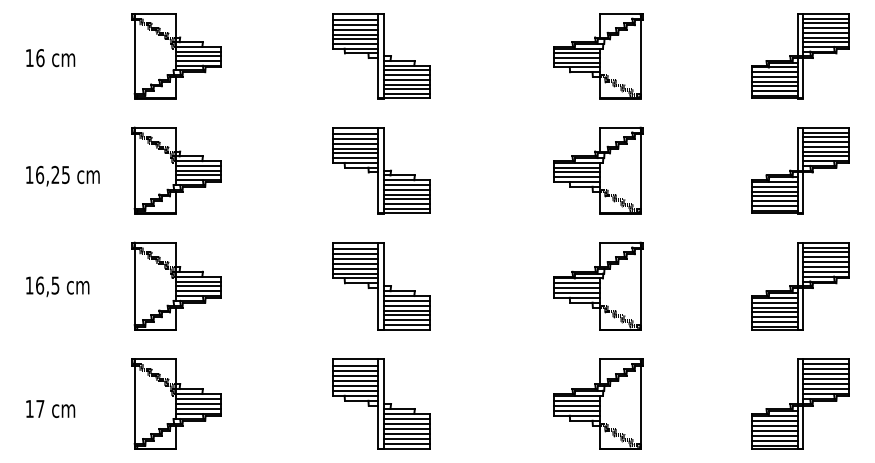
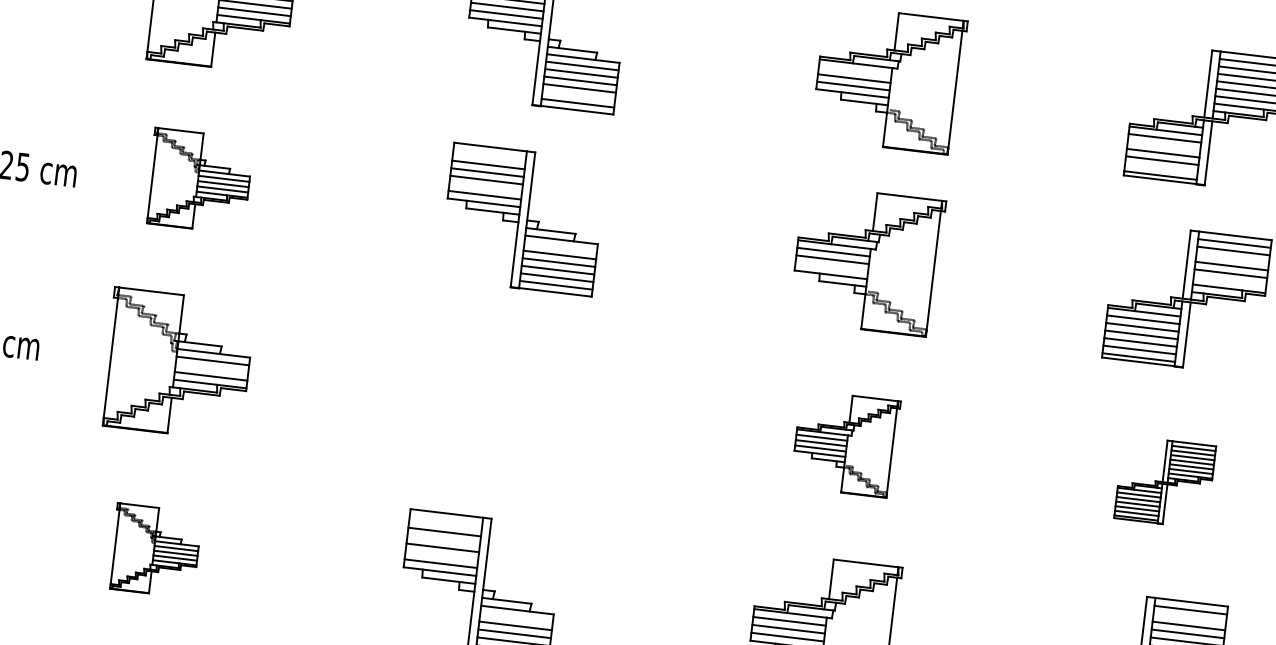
line: (576, 53) -> (854, 71), removed
line: (774, 76) -> (1163, 145), removed
line: (406, 89) -> (578, 96), removed
line: (774, 91) -> (1160, 168), removed
line: (355, 134) -> (489, 157), removed
line: (825, 142) -> (1232, 259), removed
line: (355, 153) -> (485, 187), removed
line: (825, 156) -> (1229, 281), removed
part: (176, 170) -> (199, 181), size x0.7
line: (576, 177) -> (831, 267), removed
line: (406, 185) -> (560, 248), removed
part: (598, 285) -> (845, 442), size x0.7
line: (198, 286) -> (211, 368), removed
part: (381, 286) -> (501, 403), removed
part: (800, 286) -> (1165, 482), size x0.6
line: (355, 365) -> (445, 523), removed
line: (825, 369) -> (1189, 618), removed
line: (355, 375) -> (443, 539), removed
line: (355, 385) -> (441, 555), removed
part: (176, 403) -> (155, 550), size x0.6
line: (406, 418) -> (516, 617), removed

